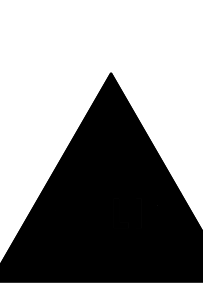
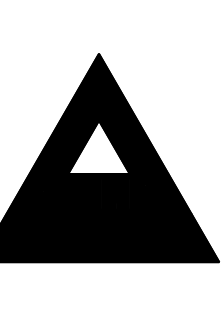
fill: (110, 165) -> (98, 146), removed

